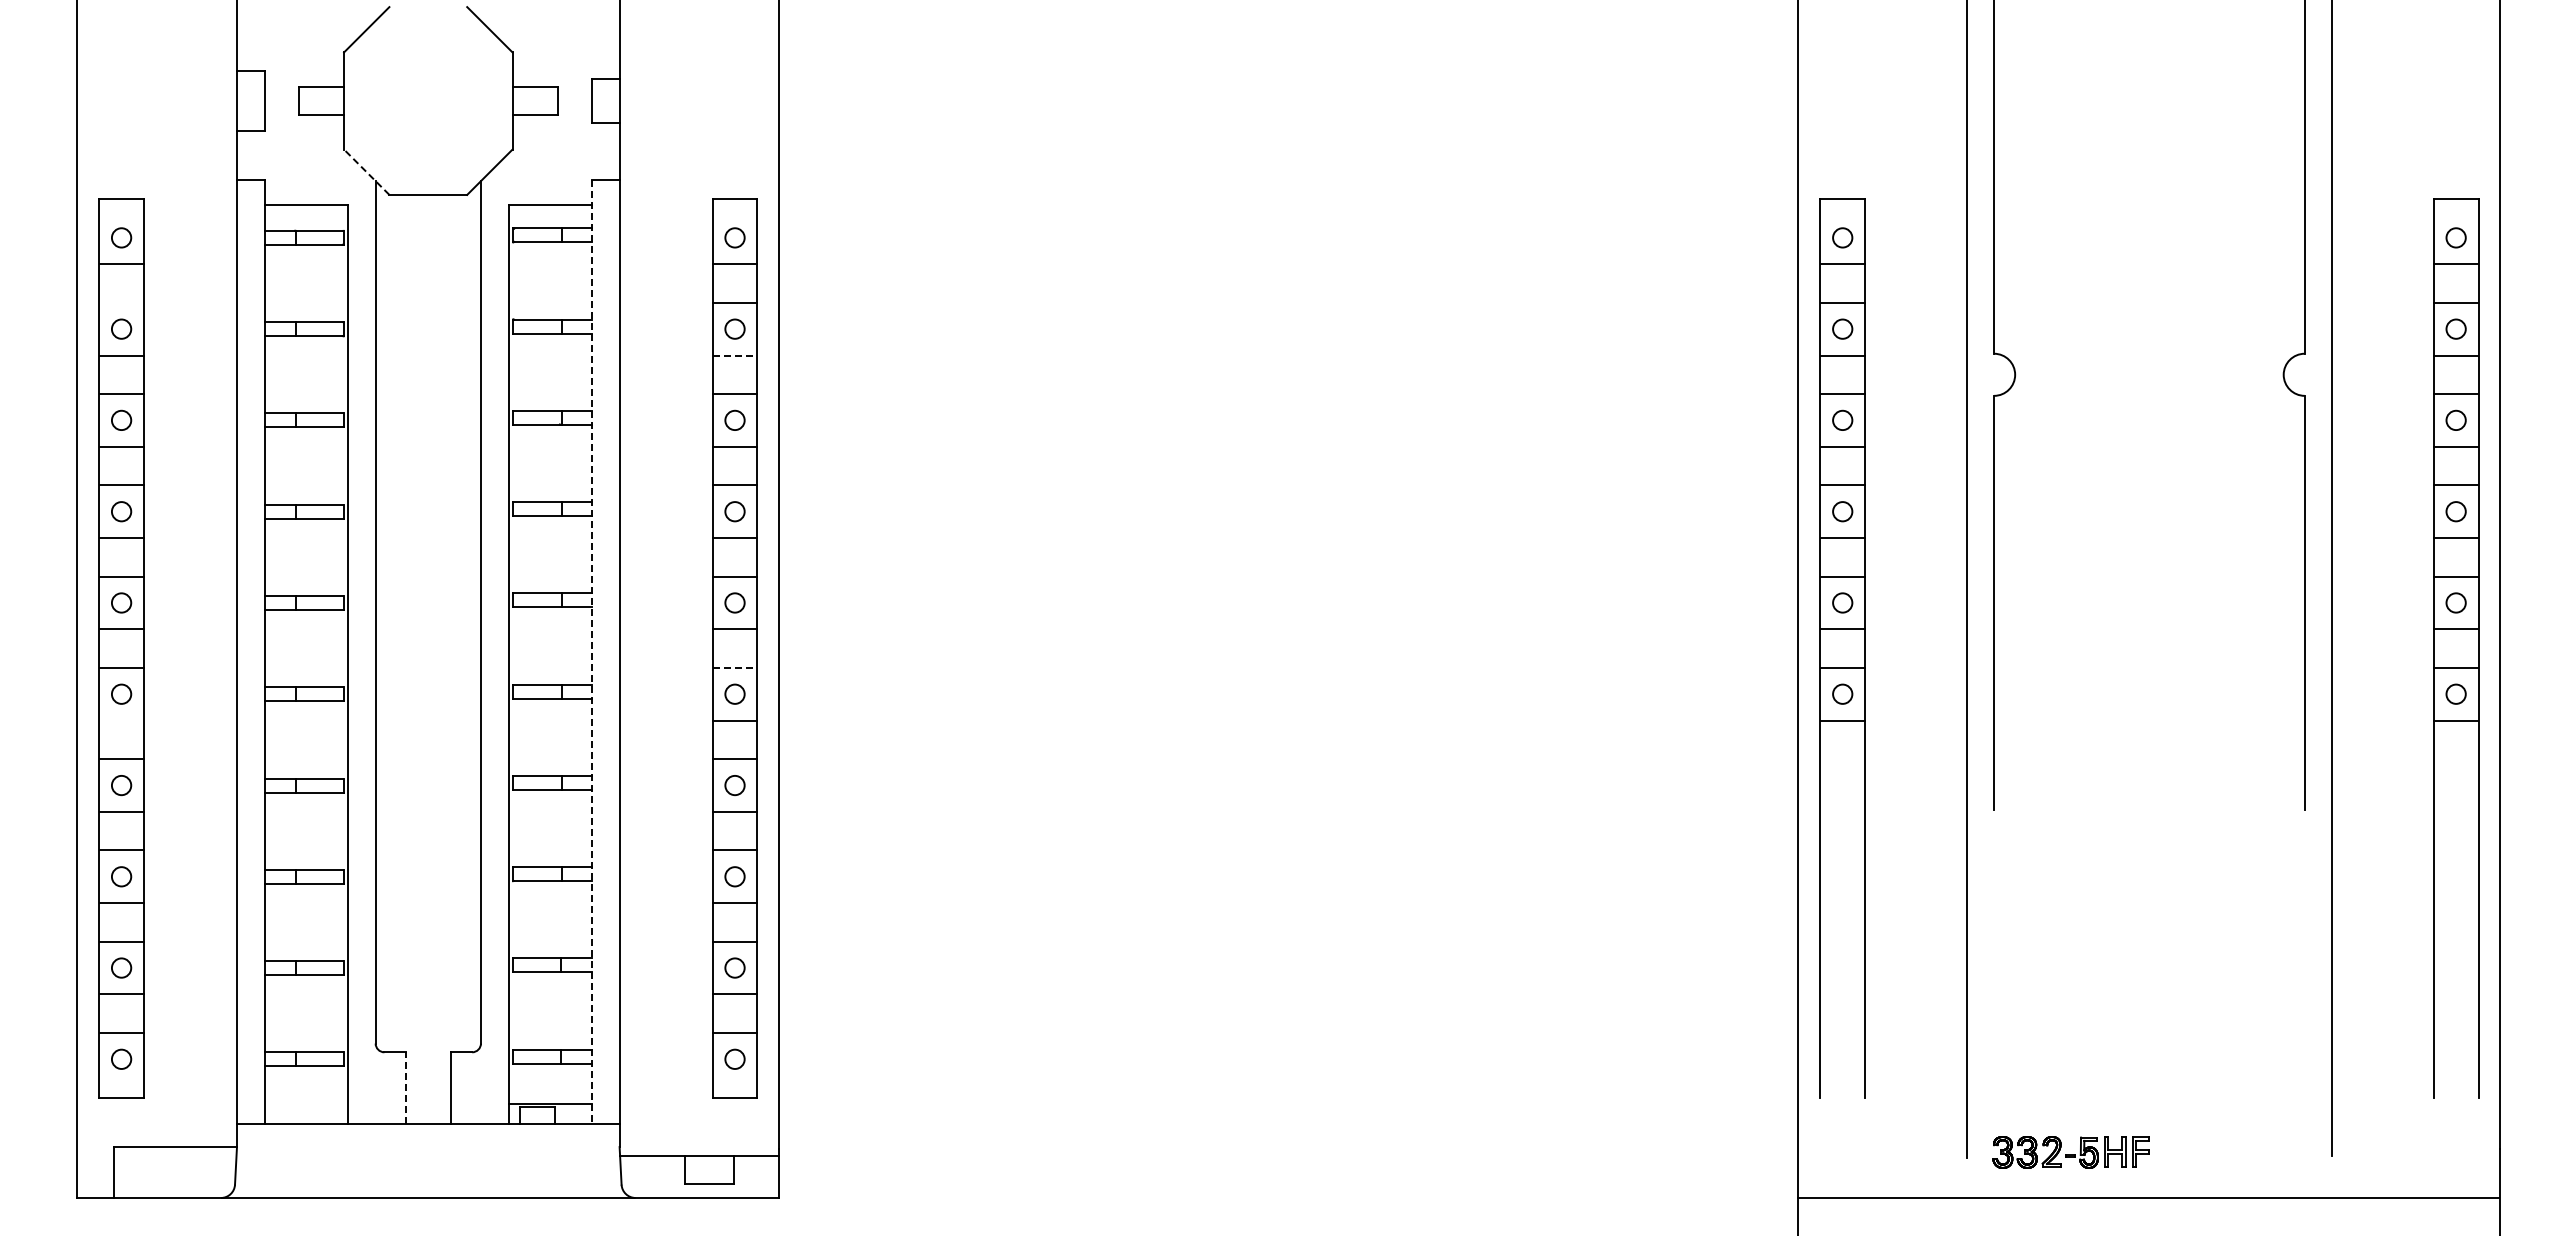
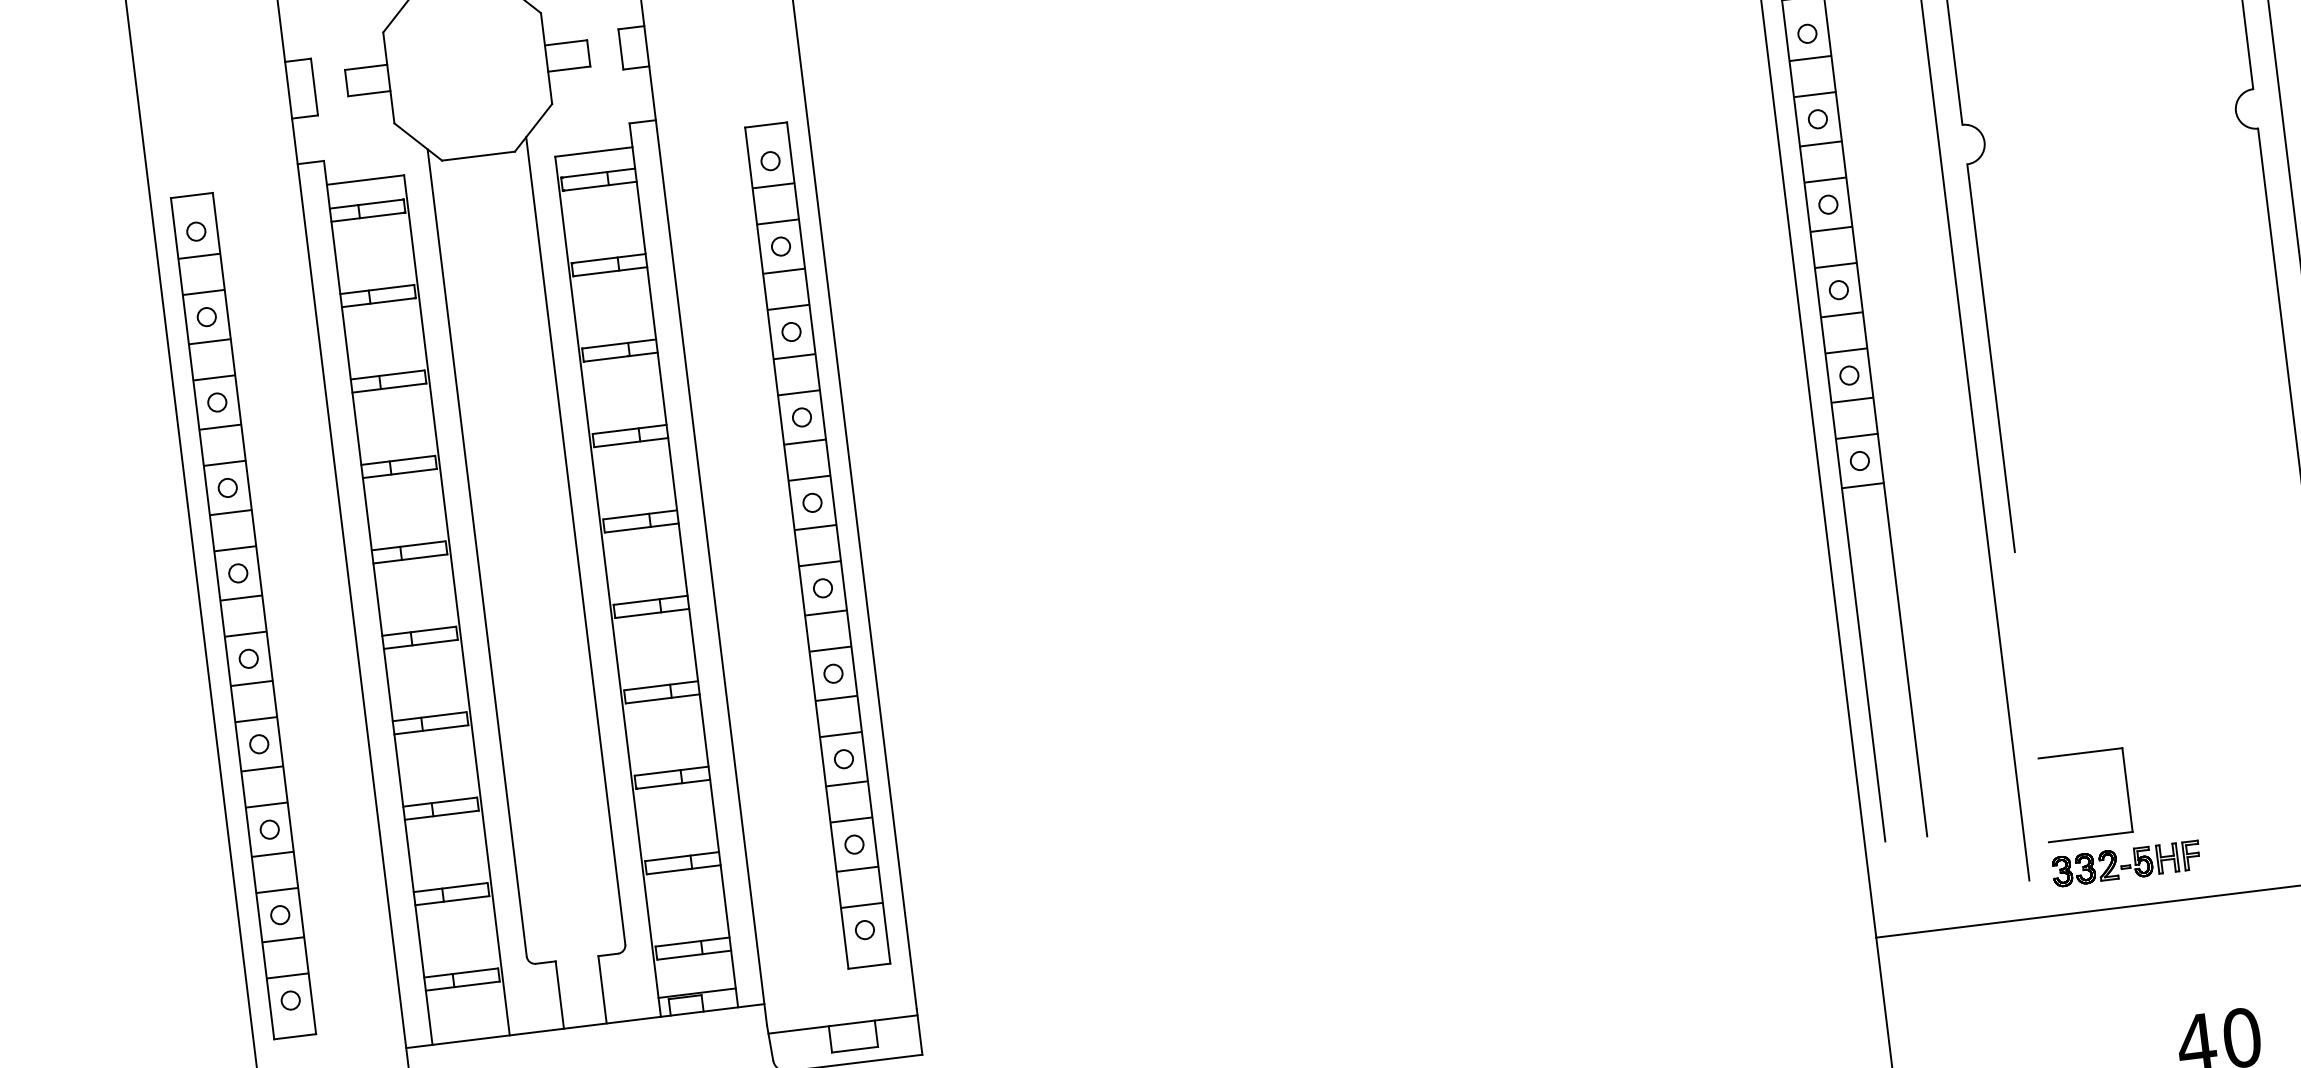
line: (366, 171) -> (417, 141), dashed -> solid
line: (121, 302) -> (203, 292), added
line: (735, 355) -> (784, 271), dashed -> solid
line: (591, 652) -> (683, 565), dashed -> solid
line: (735, 667) -> (820, 563), dashed -> solid
line: (121, 720) -> (251, 683), added
part: (2036, 1030) -> (2079, 753), added
line: (405, 1088) -> (559, 995), dashed -> solid

